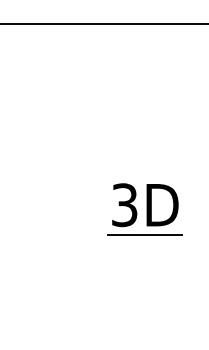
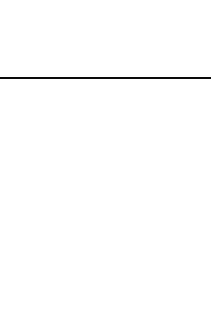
part: (144, 209) -> (112, 234), removed

